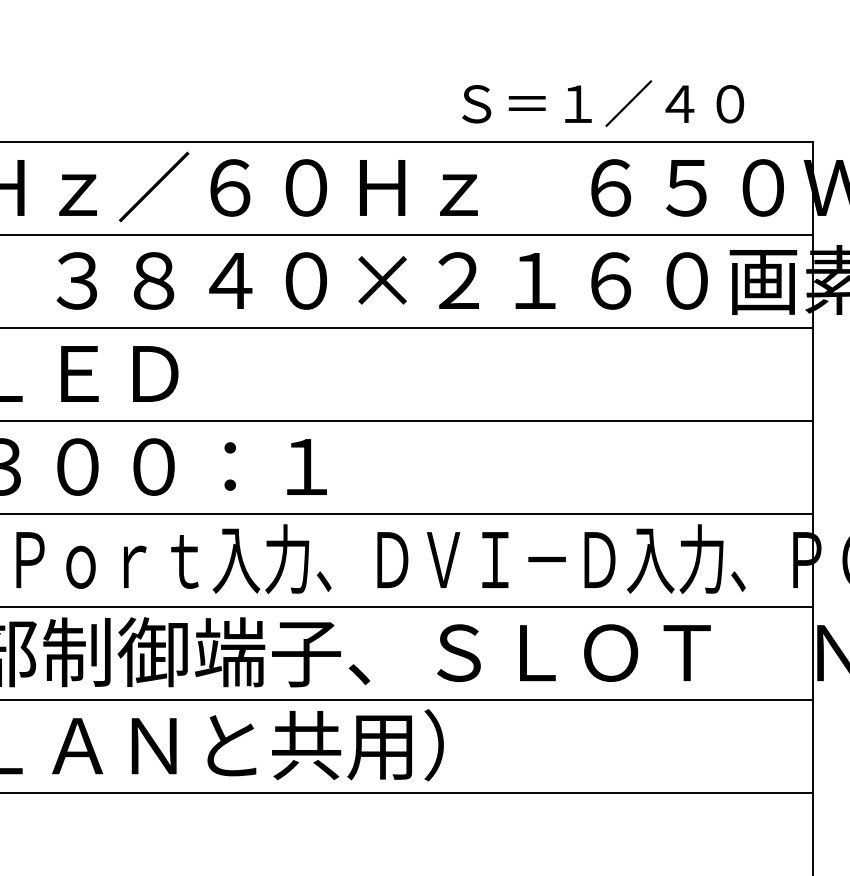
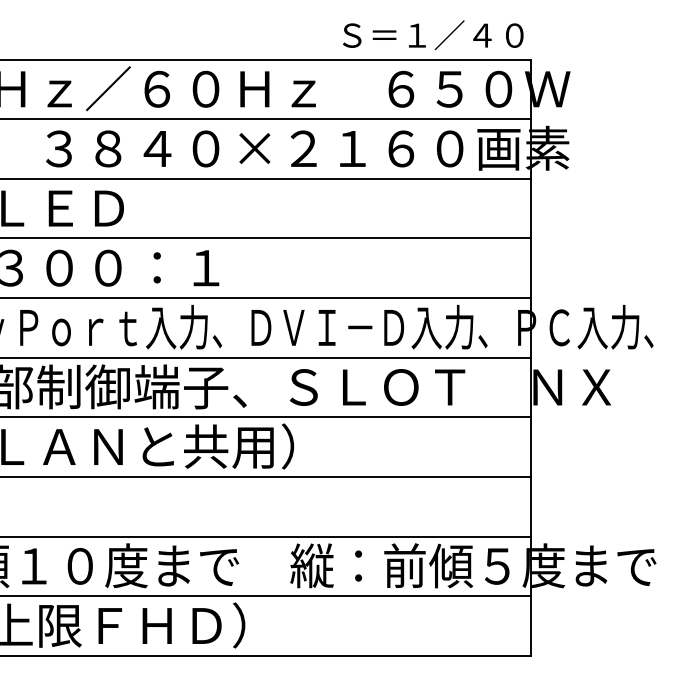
text: (603, 103) -> (433, 35), moved

